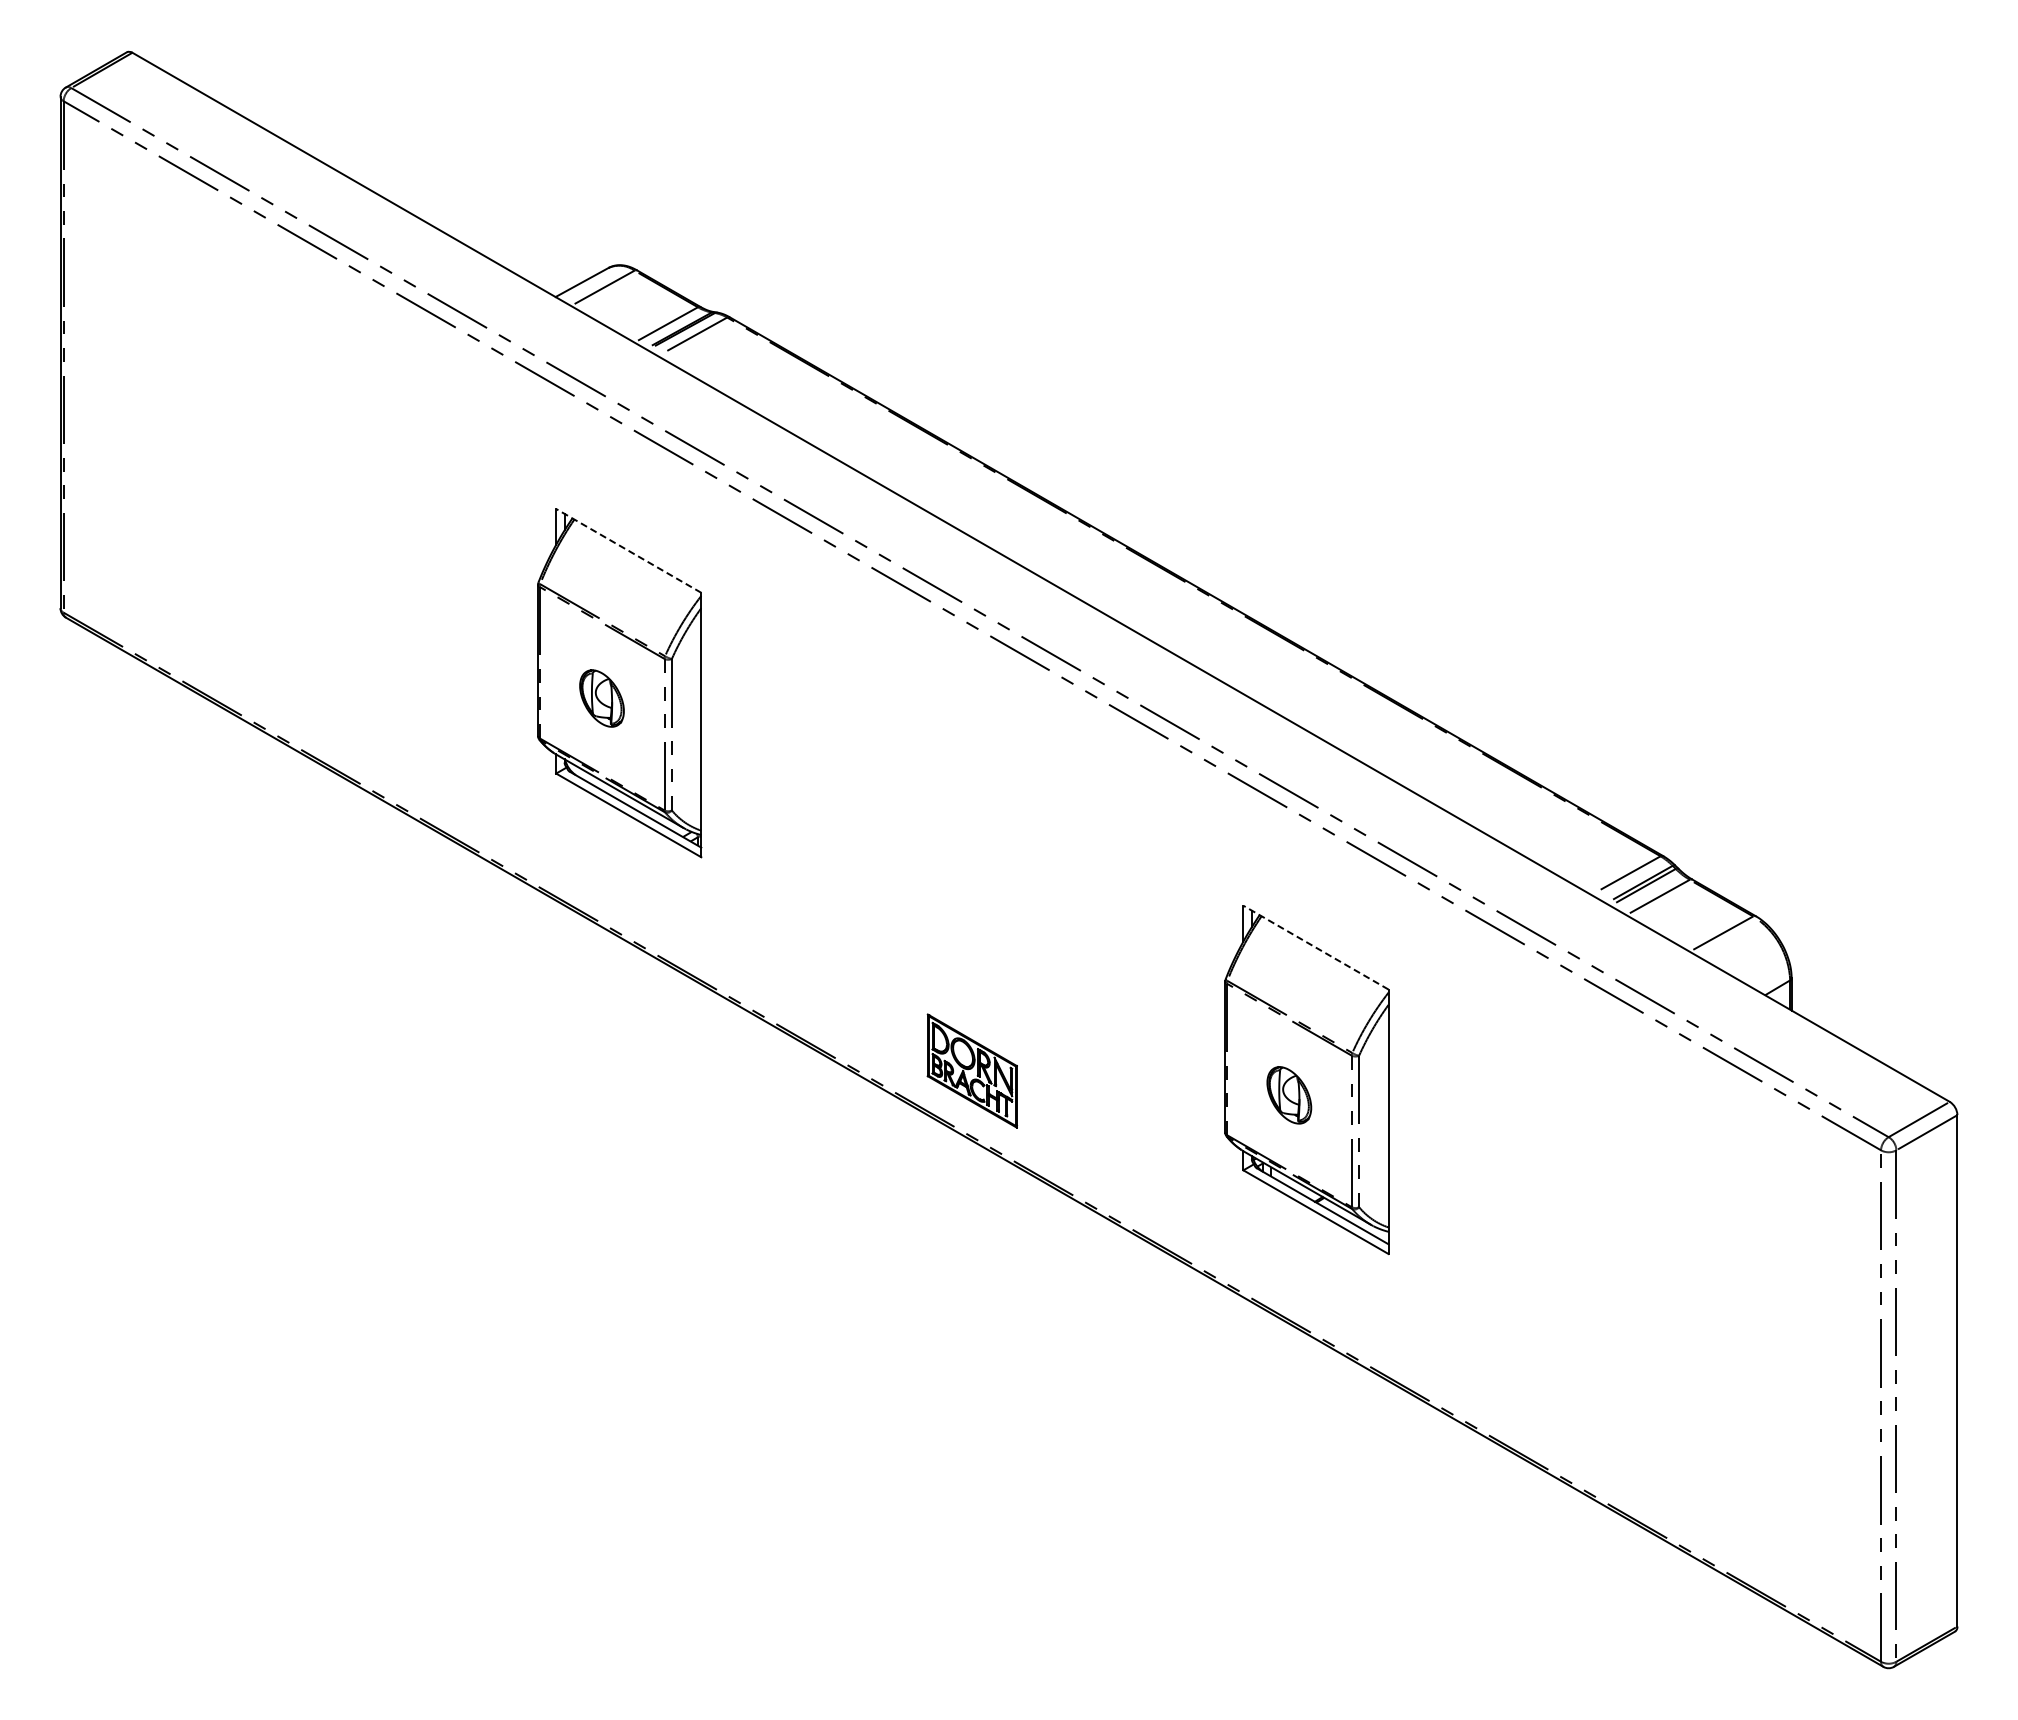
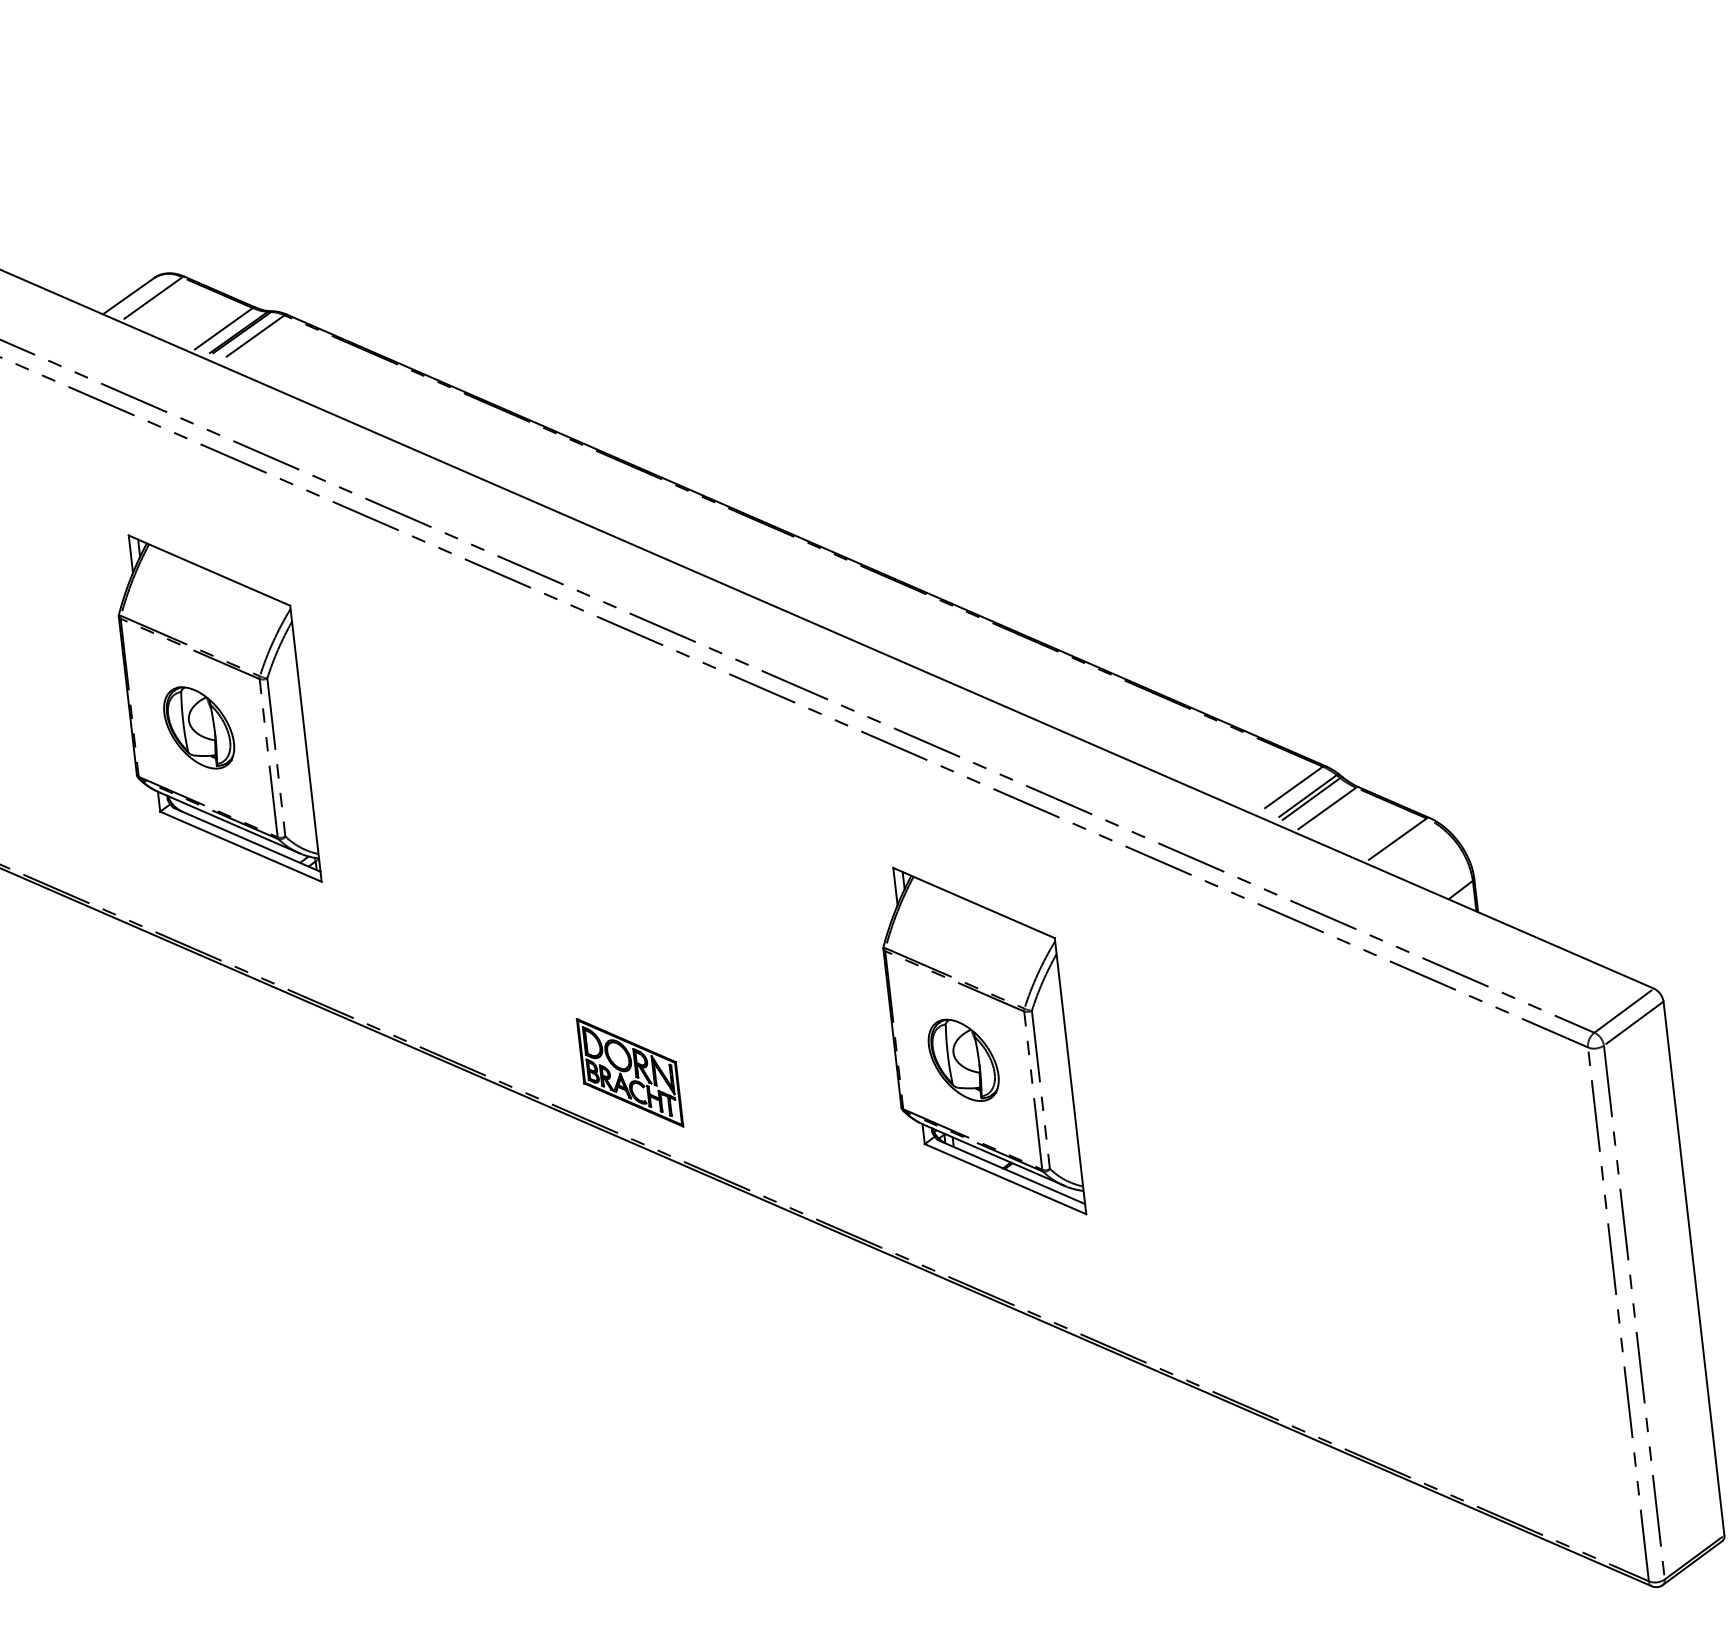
line: (628, 550) -> (209, 570), dashed -> solid
part: (601, 698) -> (198, 727), size x1.43
line: (1316, 947) -> (974, 902), dashed -> solid
part: (1289, 1095) -> (963, 1060), size x1.43

